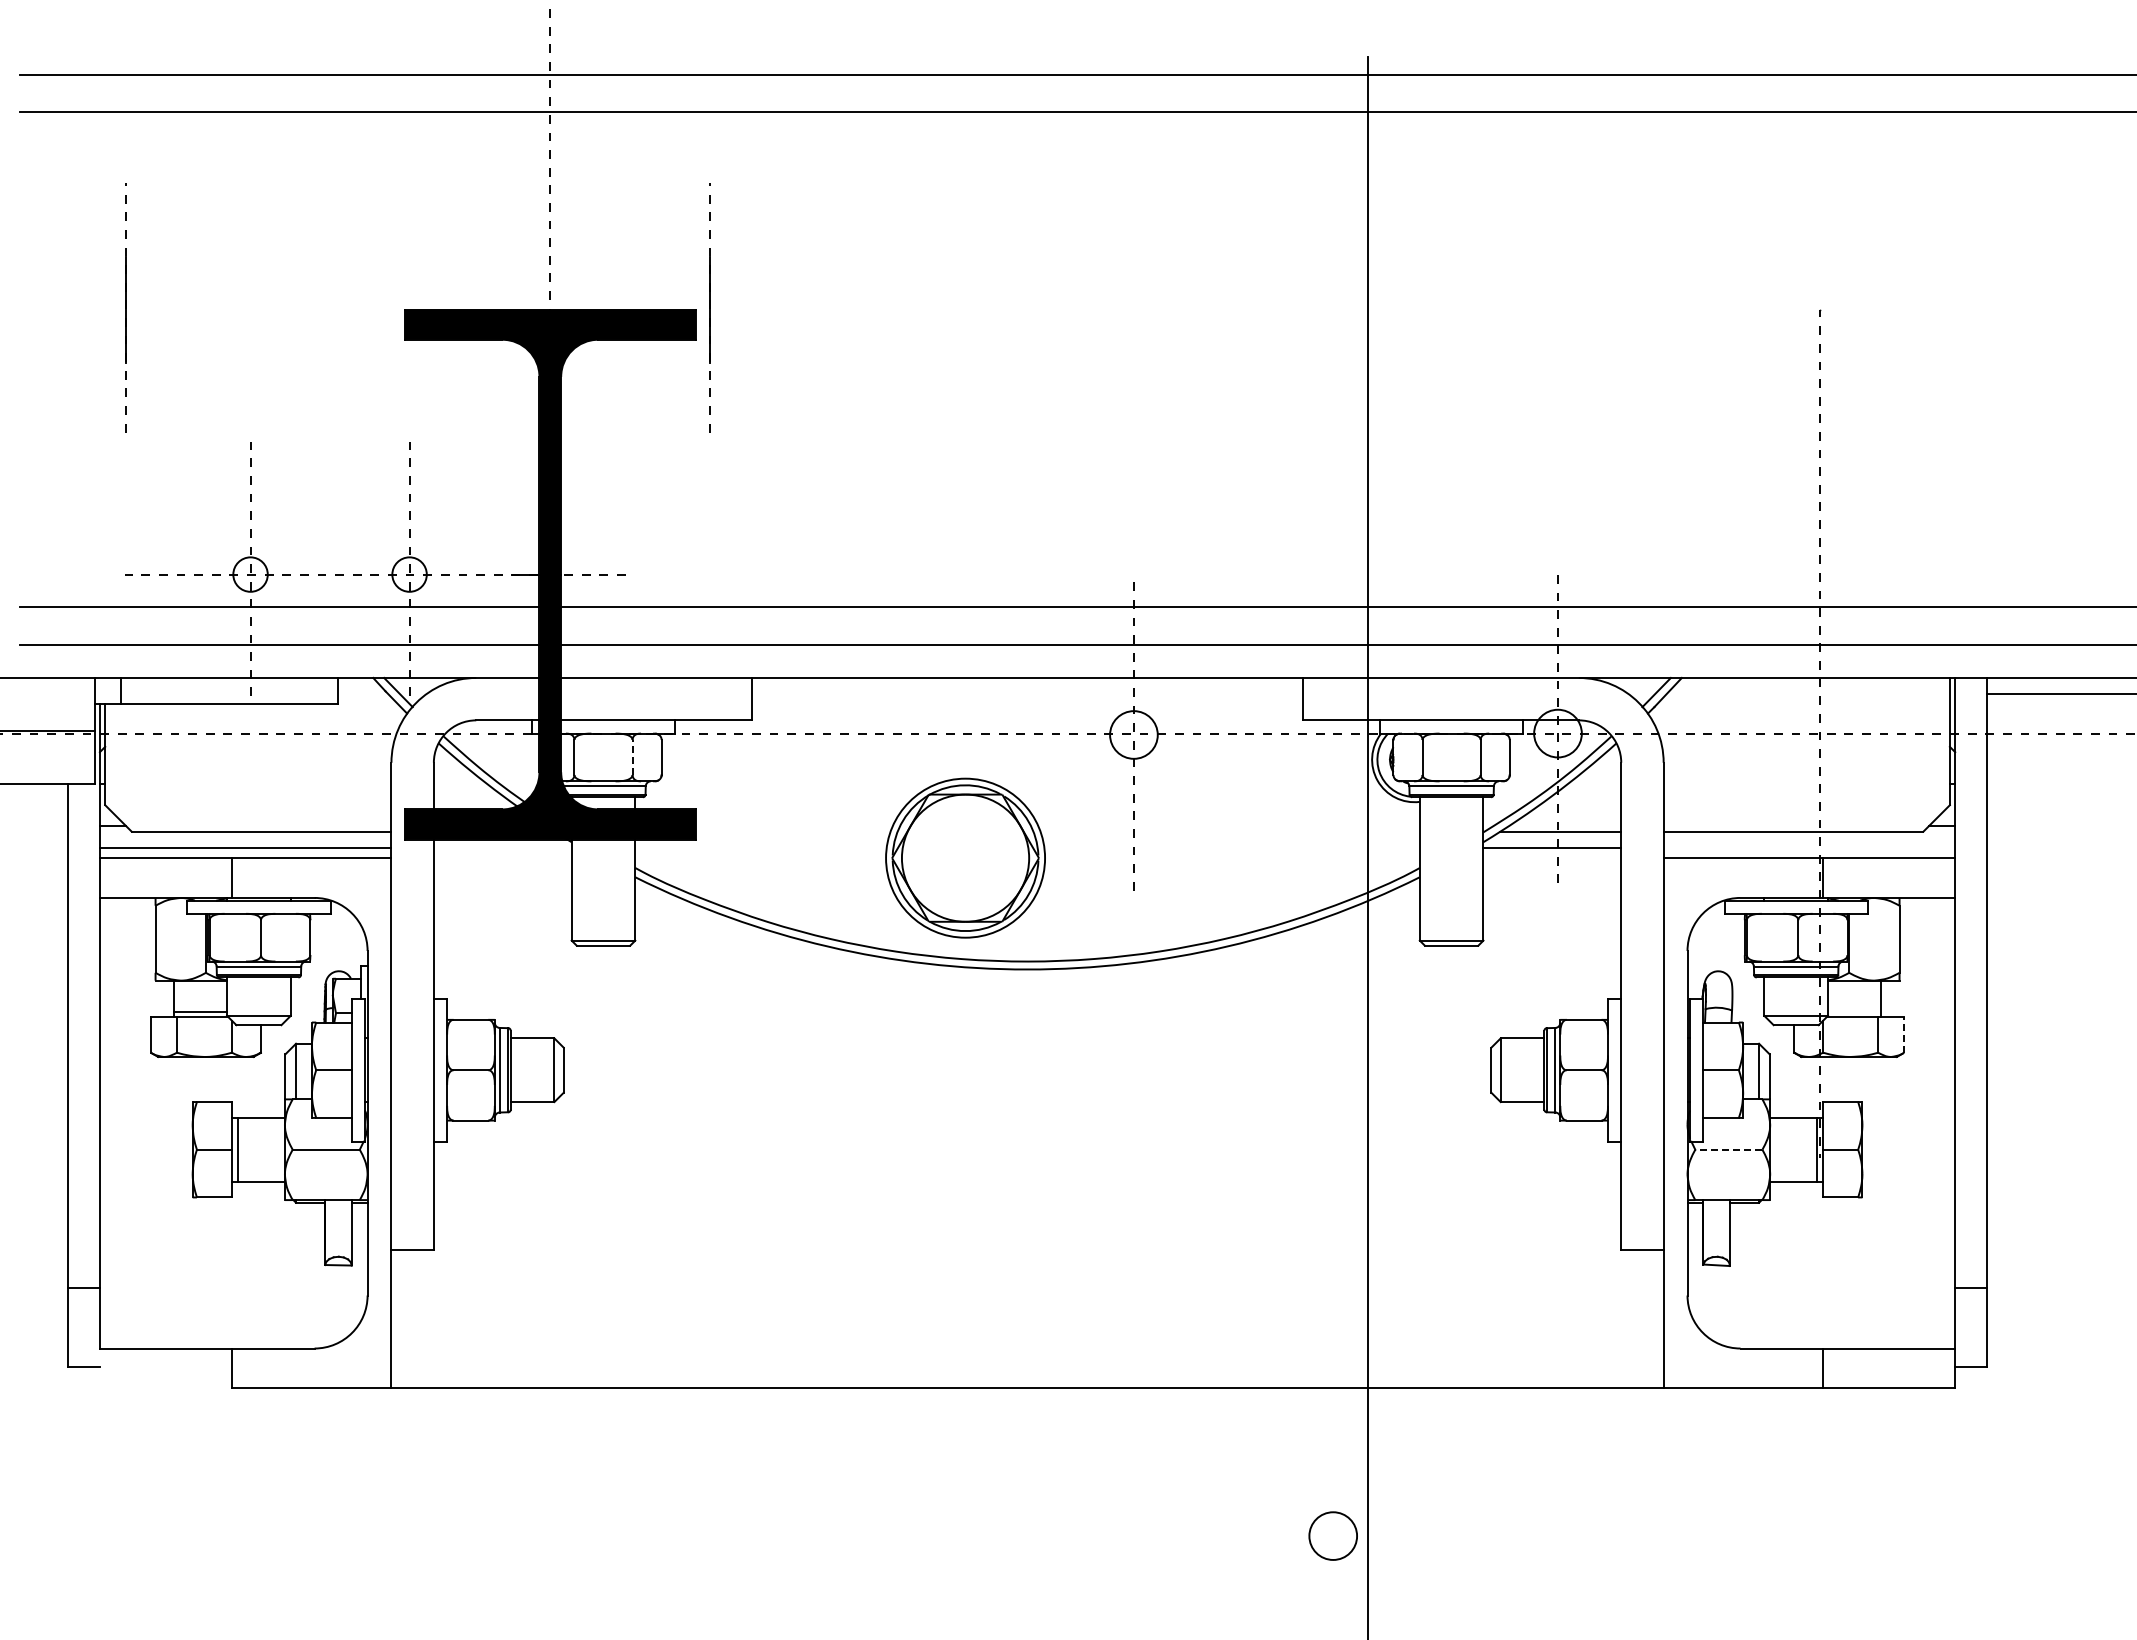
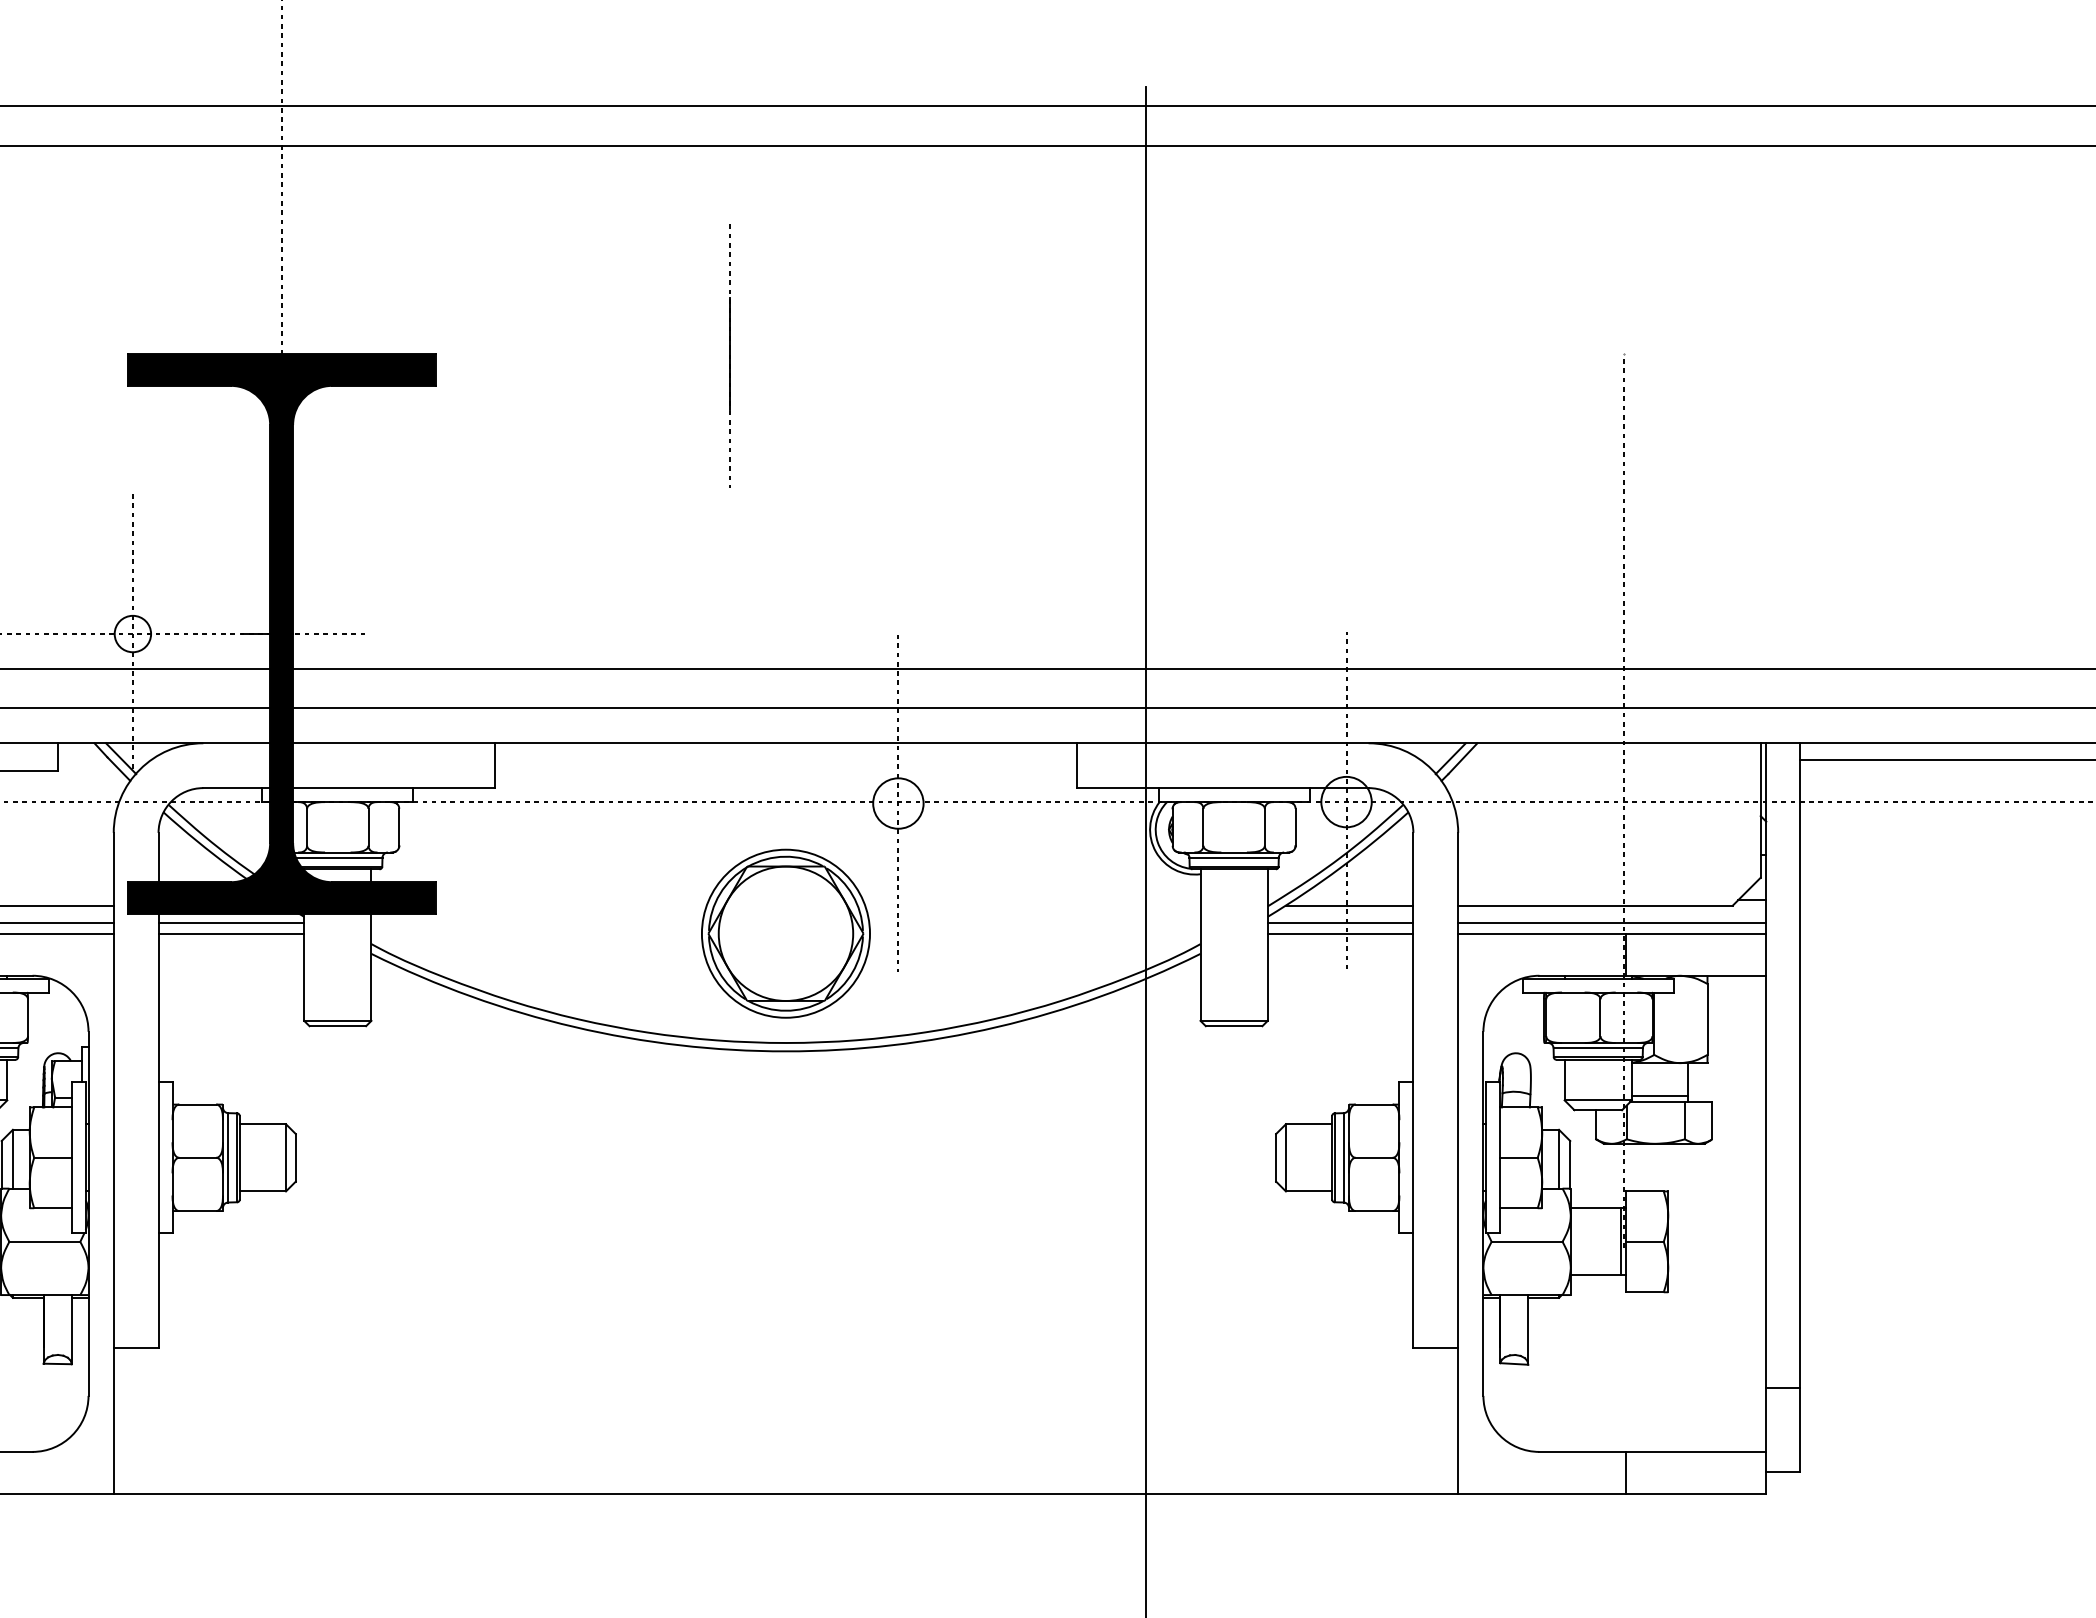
line: (709, 307) -> (728, 351), moved
line: (632, 756) -> (368, 826), dashed -> solid
line: (502, 847) -> (231, 922), added
line: (1809, 847) -> (1612, 922), added
part: (965, 857) -> (785, 933), moved
line: (502, 858) -> (231, 934), added
line: (1552, 858) -> (1340, 934), added
line: (1853, 1011) -> (1658, 1095), added
line: (1904, 1034) -> (1712, 1120), dashed -> solid
line: (1728, 1149) -> (1526, 1241), dashed -> solid

